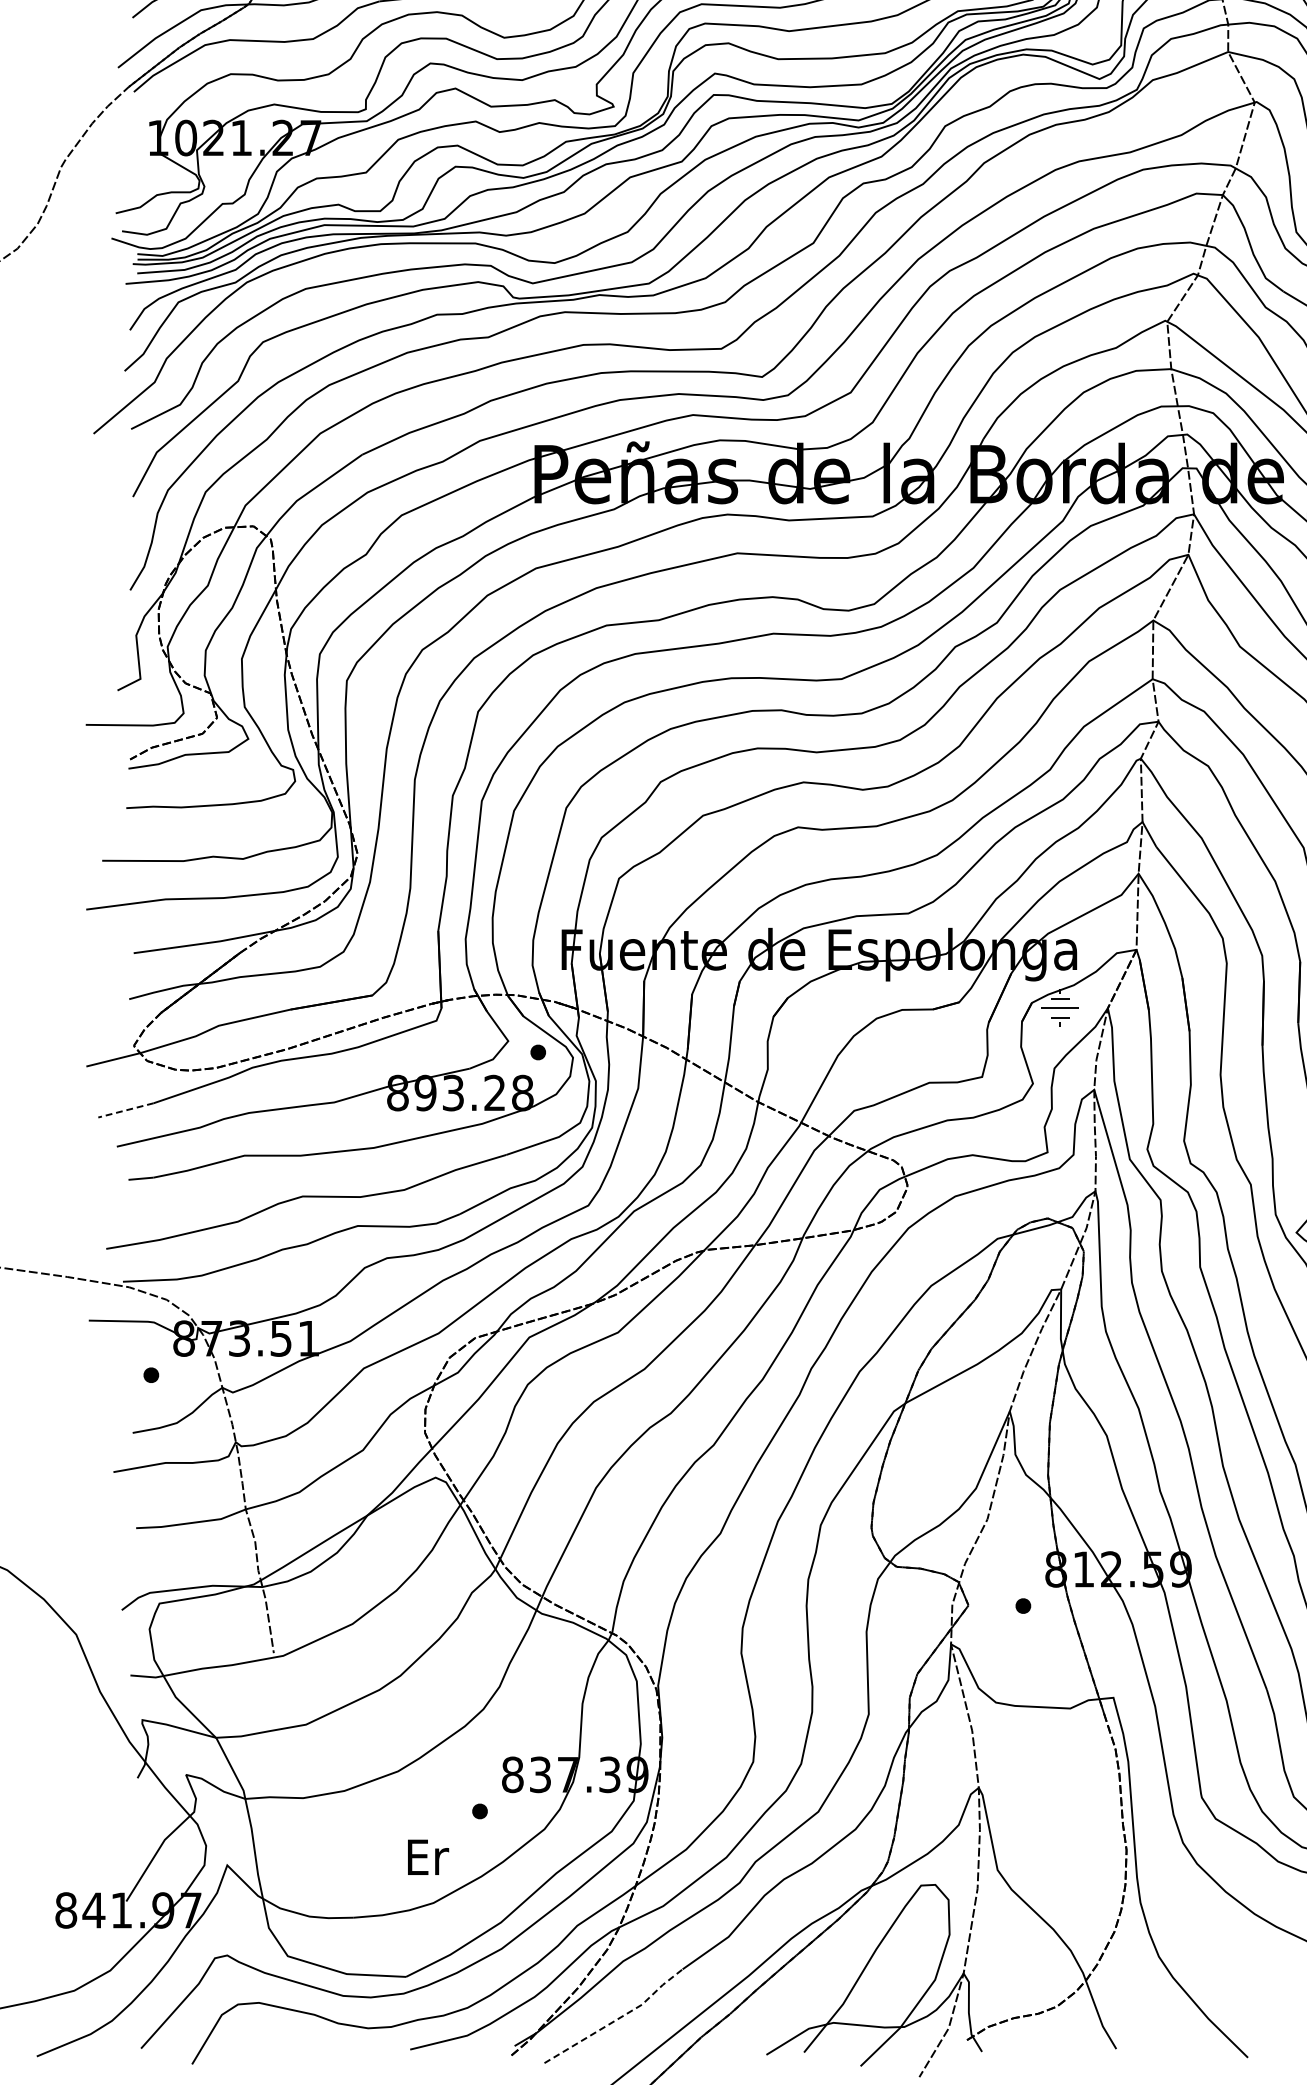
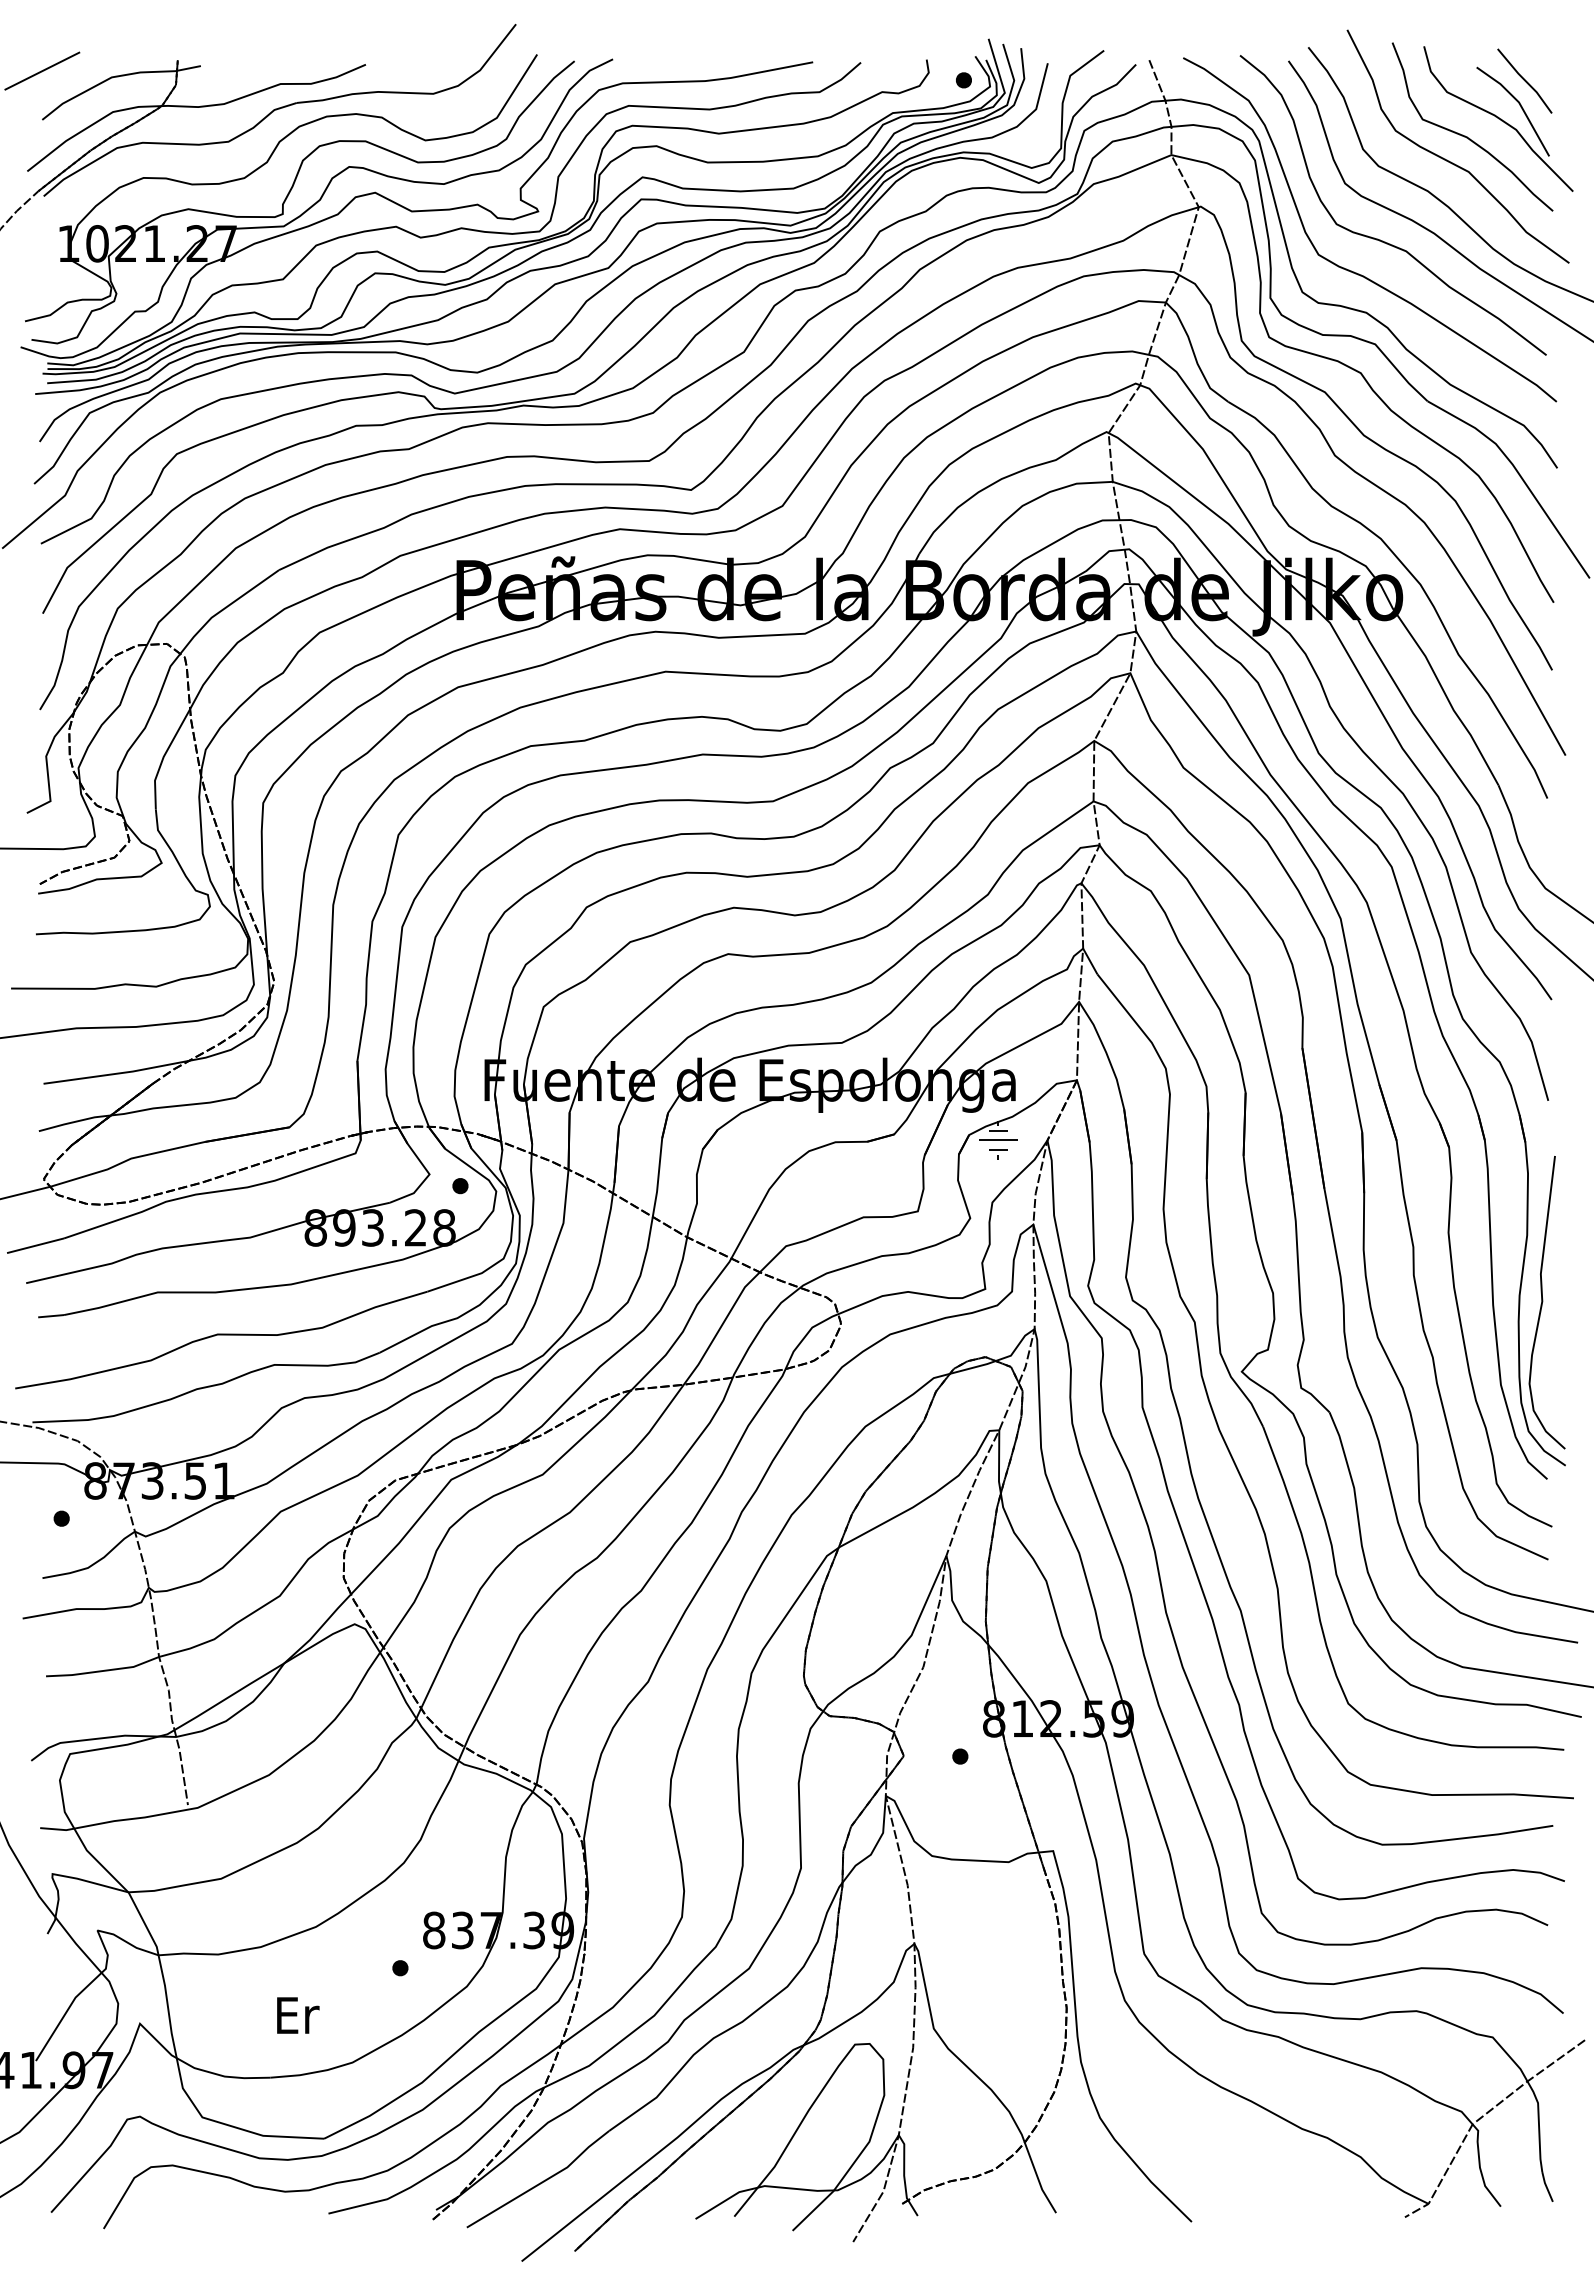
line: (125, 1110) -> (35, 1245), dashed -> solid
text: (428, 1857) -> (298, 2015), moved
line: (617, 2019) -> (542, 2182), dashed -> solid

